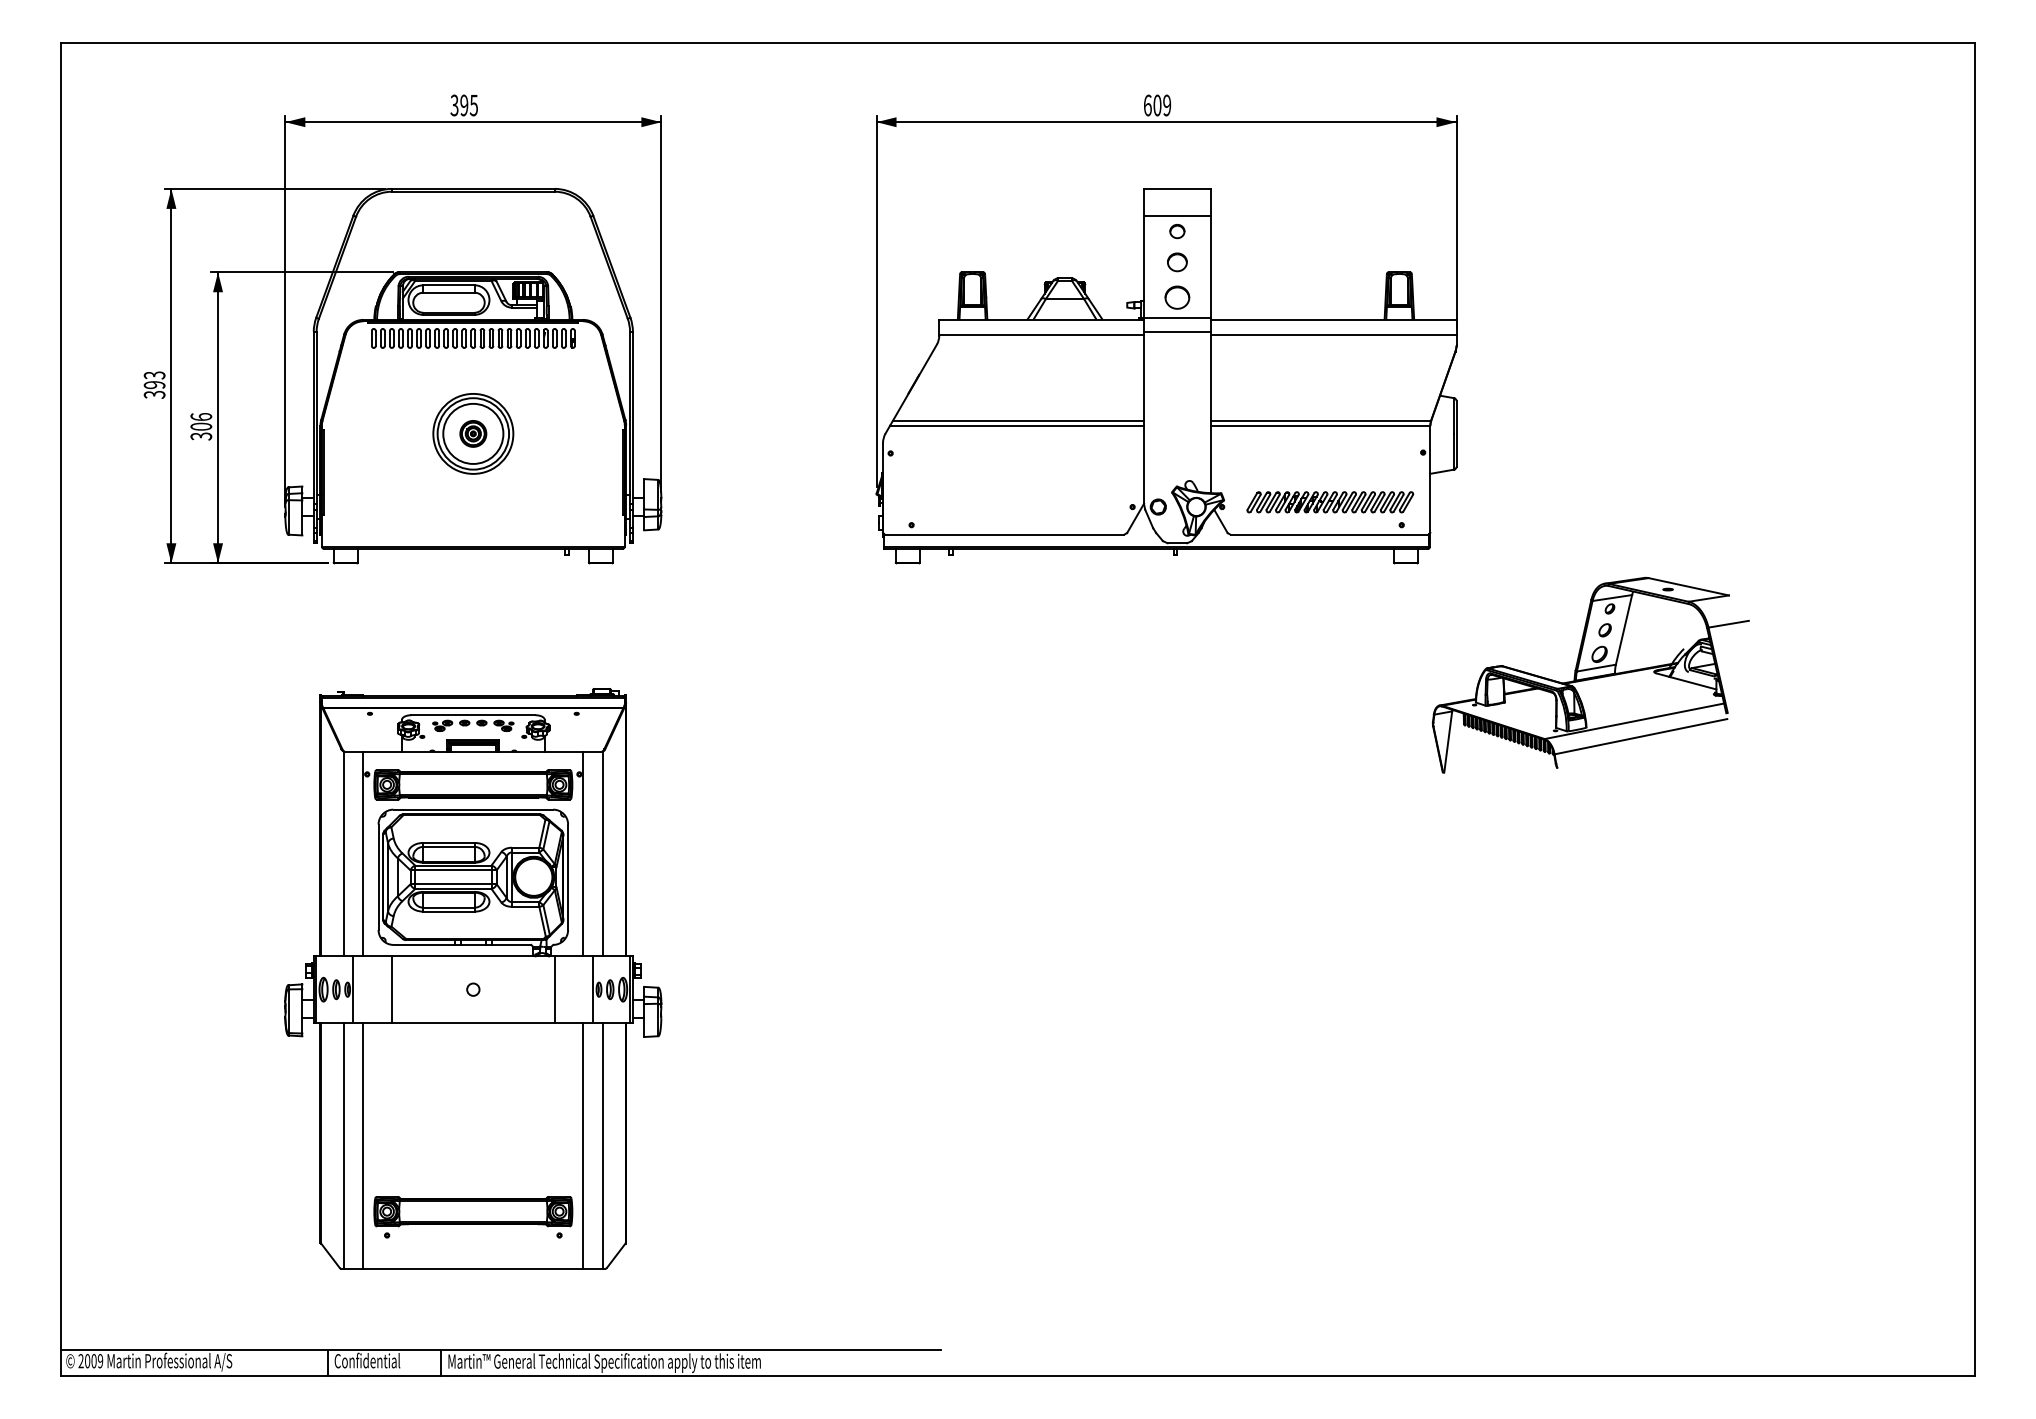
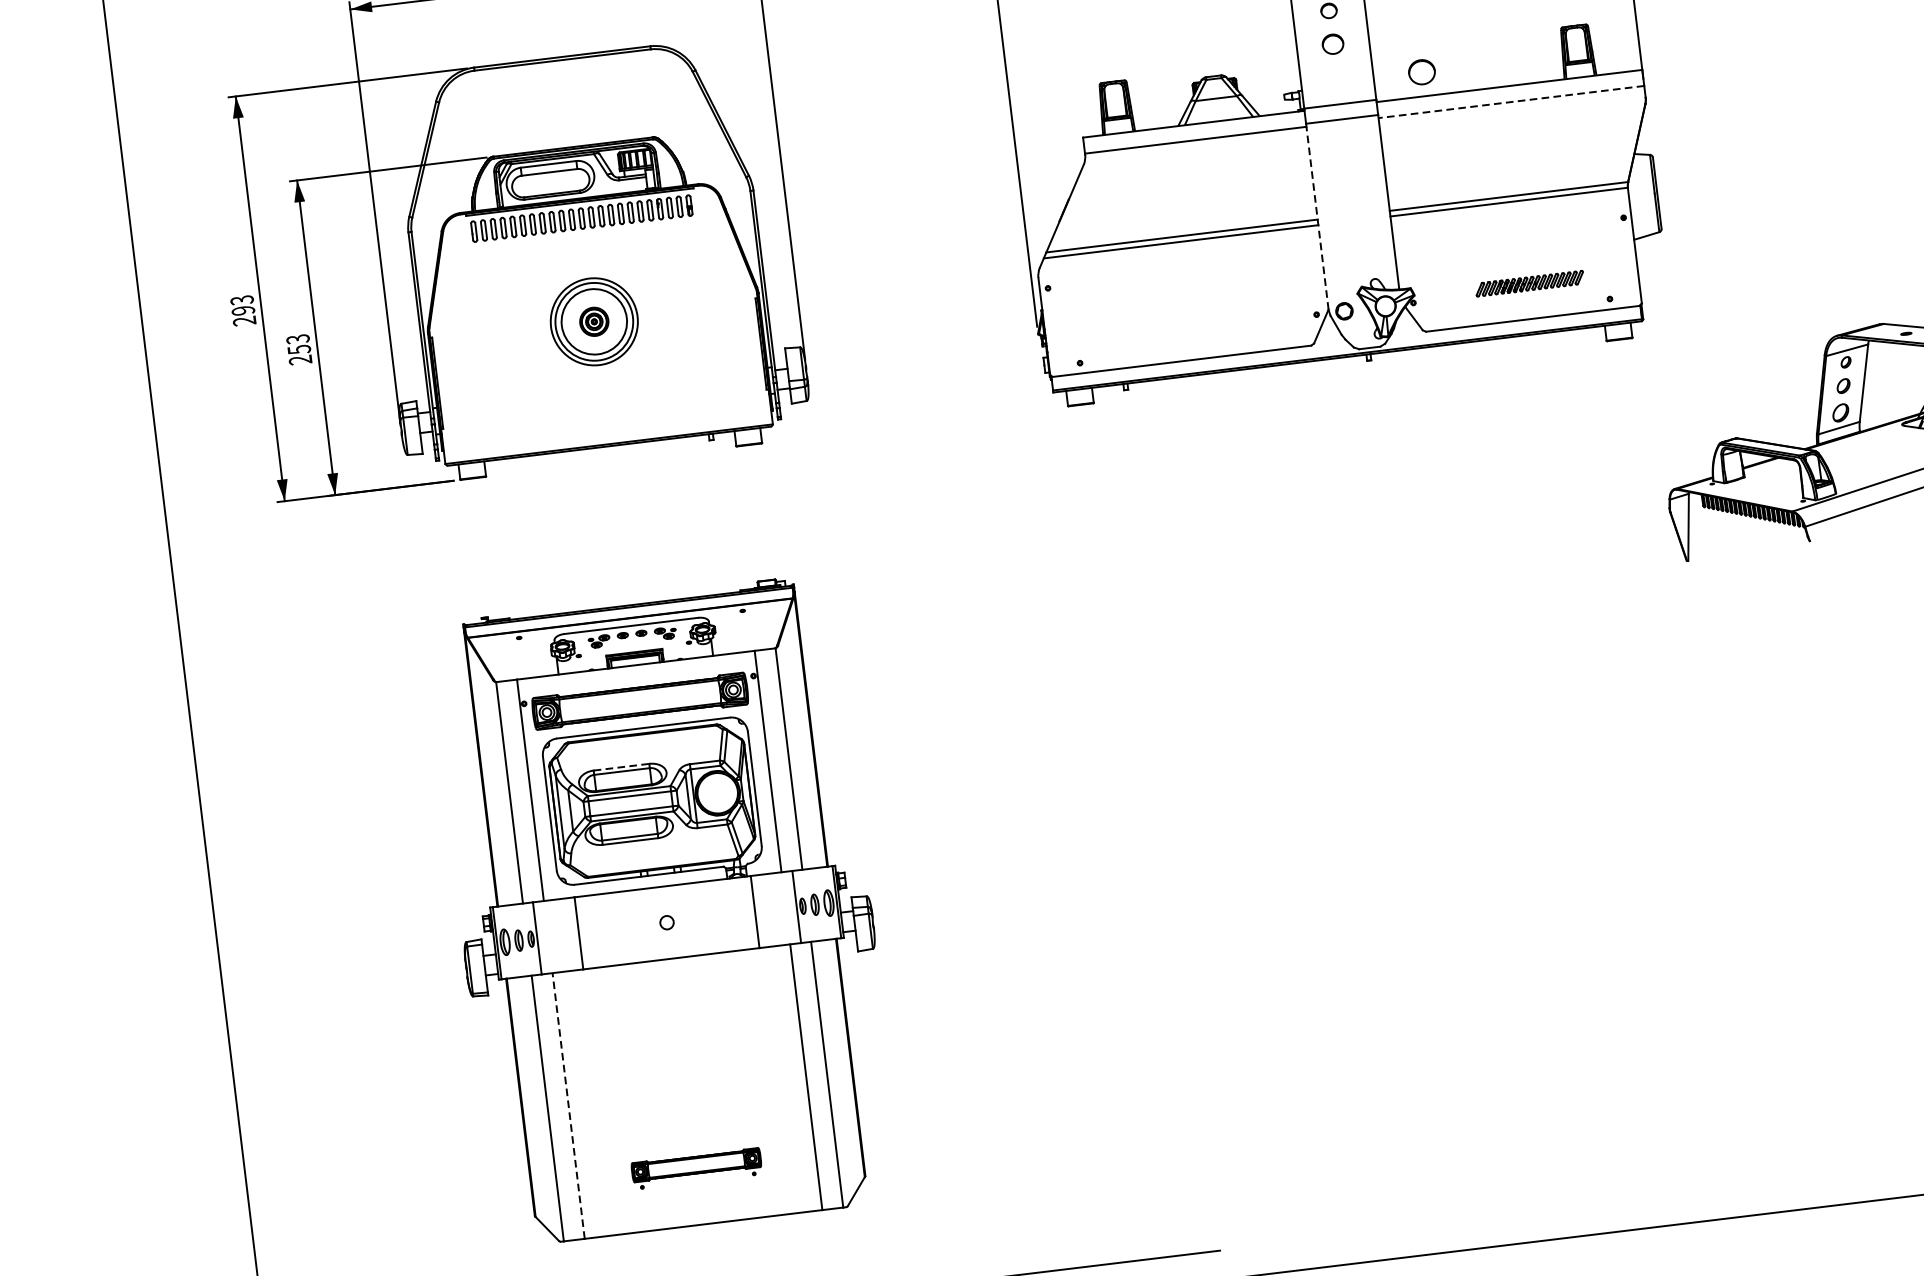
part: (1177, 297) -> (1422, 72), moved
line: (1333, 334) -> (1511, 101), solid -> dashed
text: (154, 394) -> (244, 320), 393 -> 293
line: (1144, 418) -> (1317, 217), solid -> dashed
text: (201, 426) -> (299, 349), 306 -> 253
part: (1330, 502) -> (1529, 283), size x0.6
line: (448, 842) -> (620, 766), solid -> dashed
line: (363, 1145) -> (568, 1105), solid -> dashed
part: (473, 1217) -> (697, 1168), size x0.6

